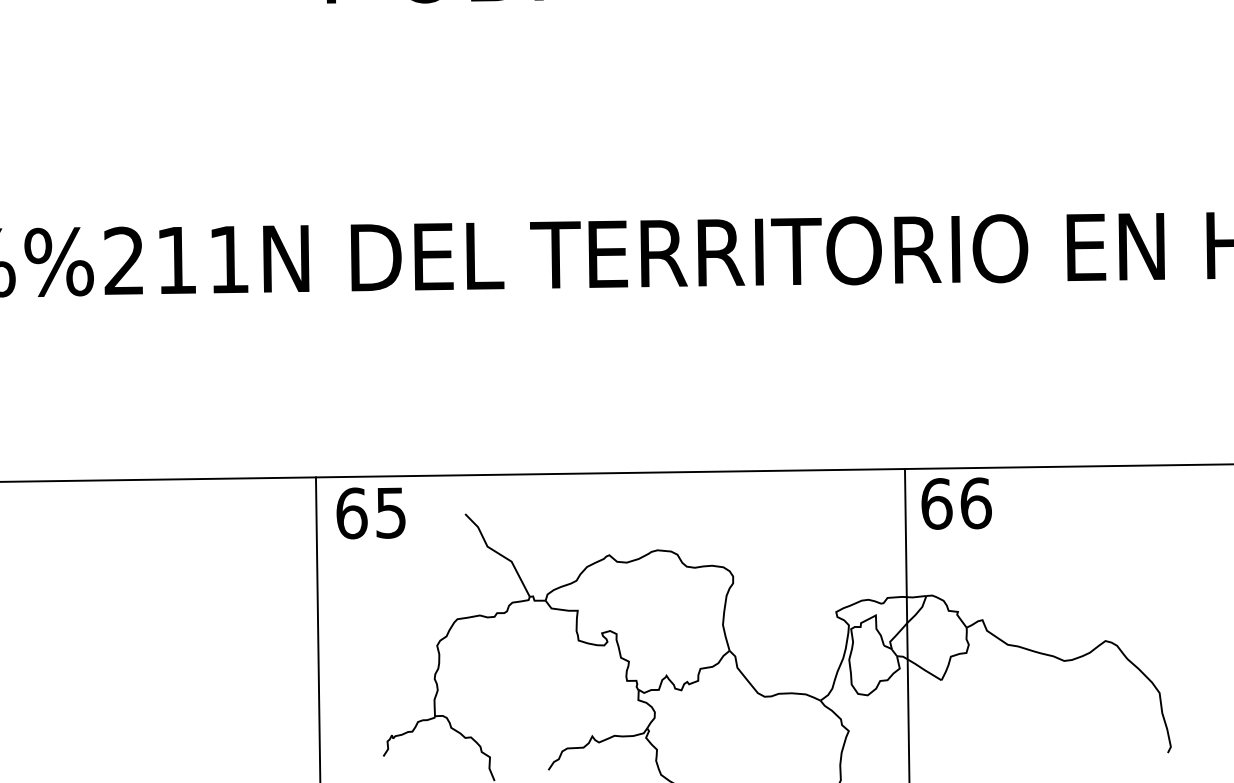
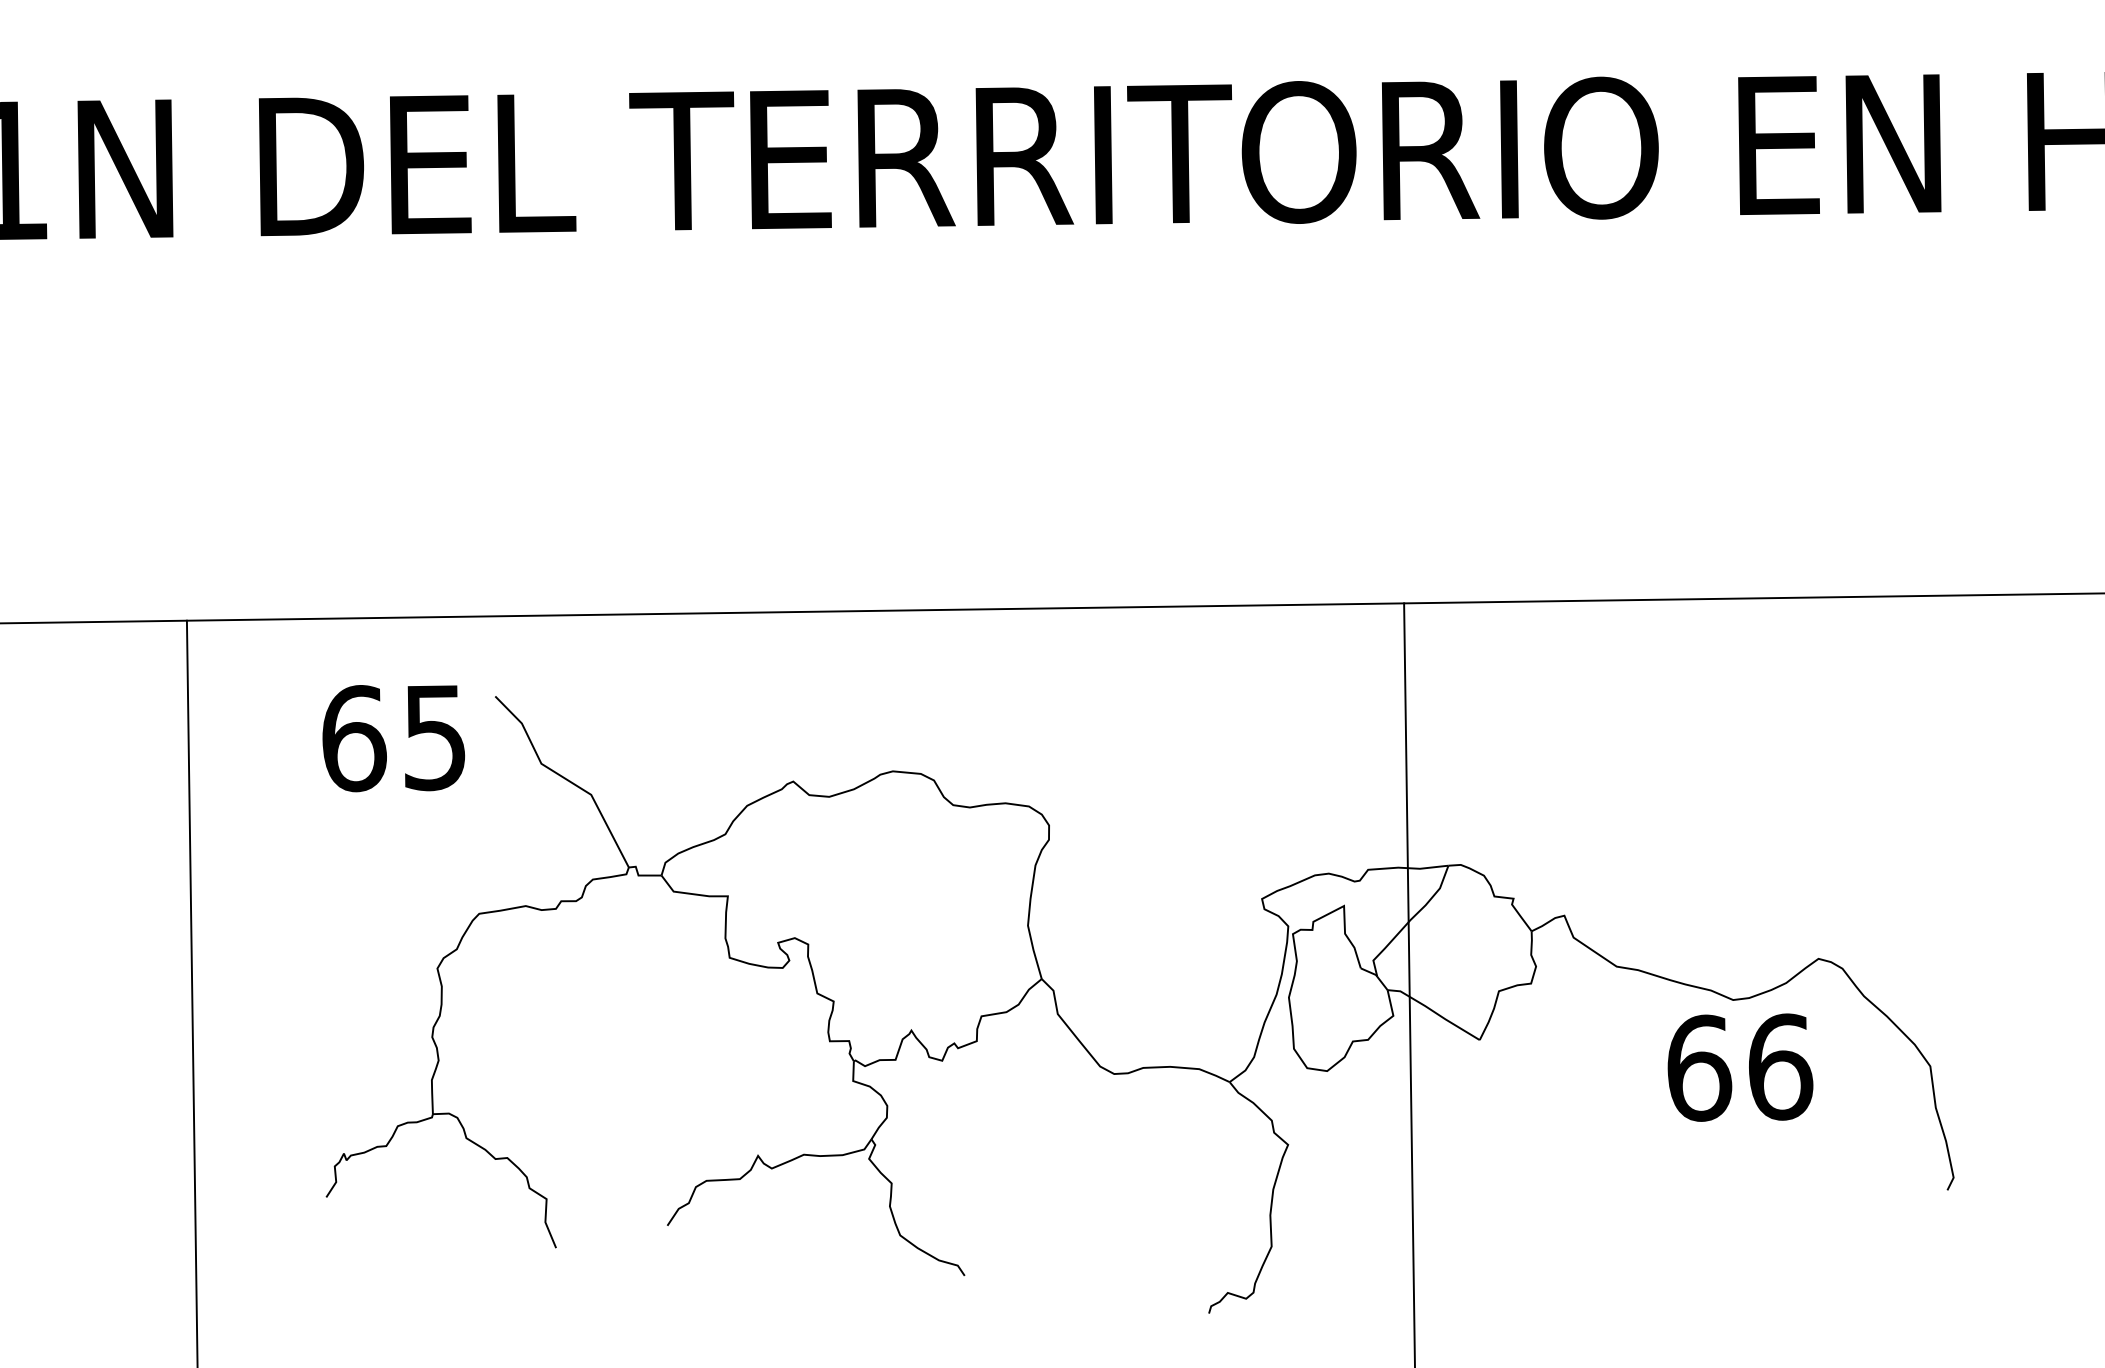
text: (956, 503) -> (1739, 1067), moved
text: (370, 513) -> (392, 738), moved

